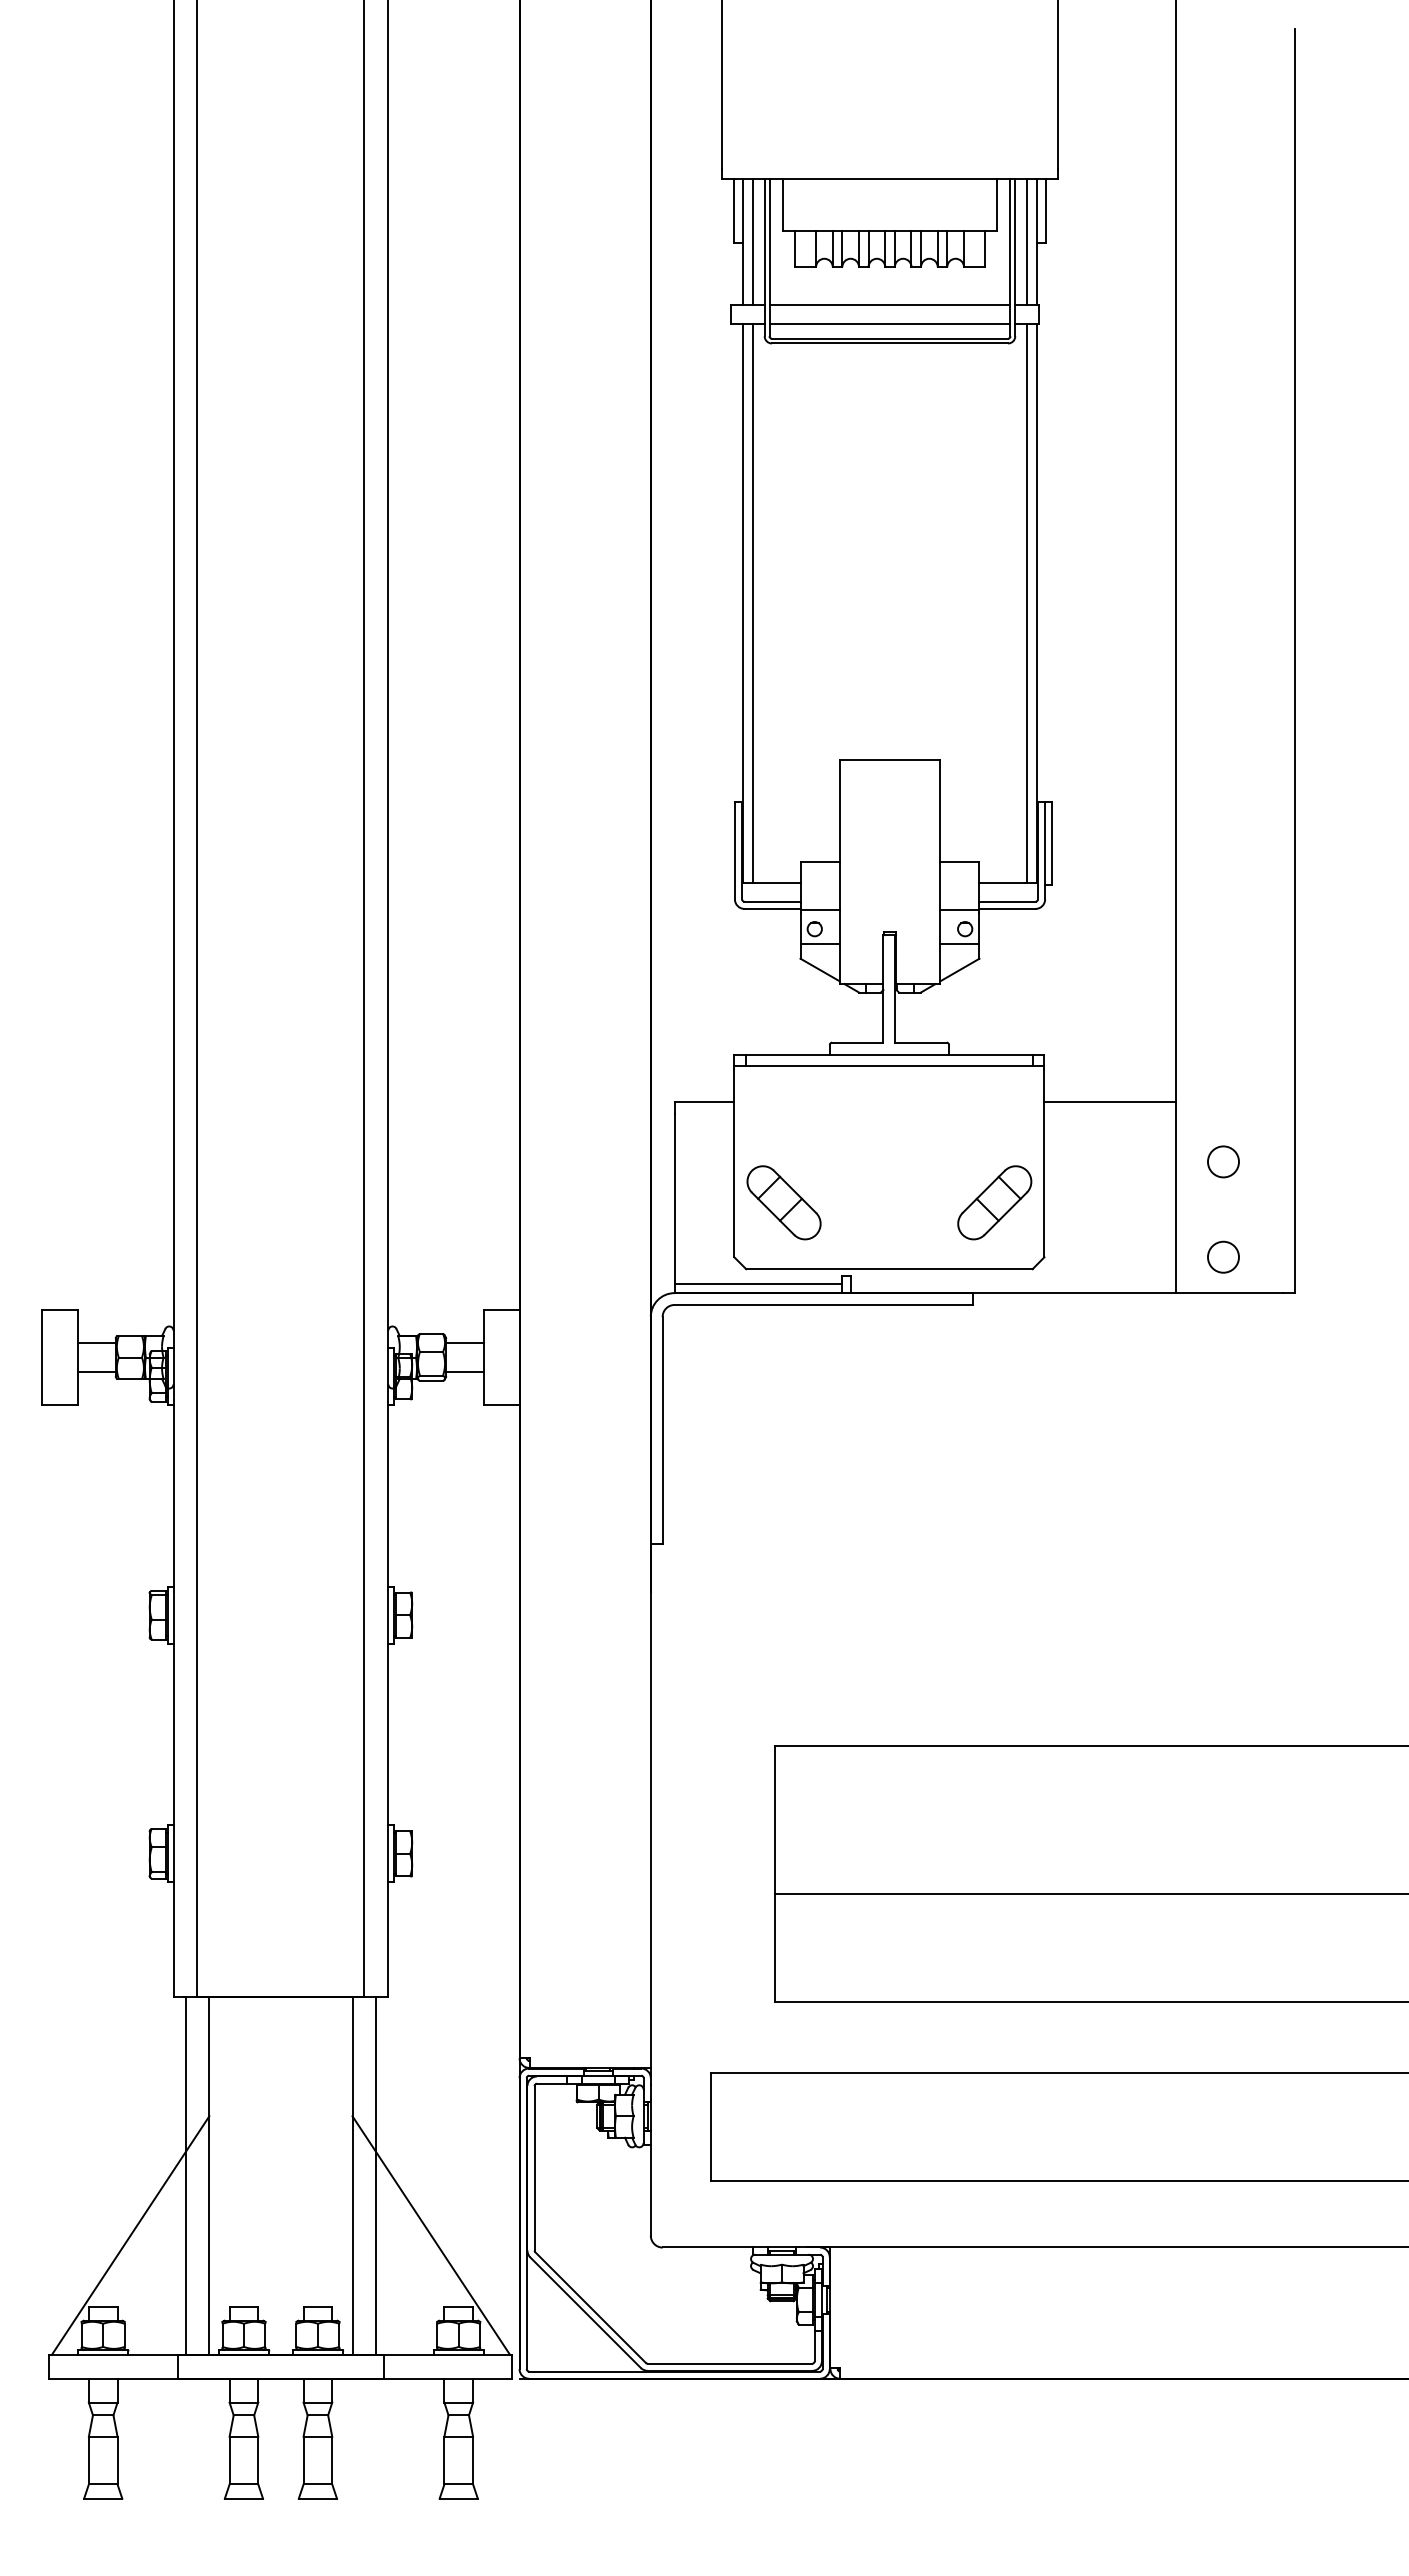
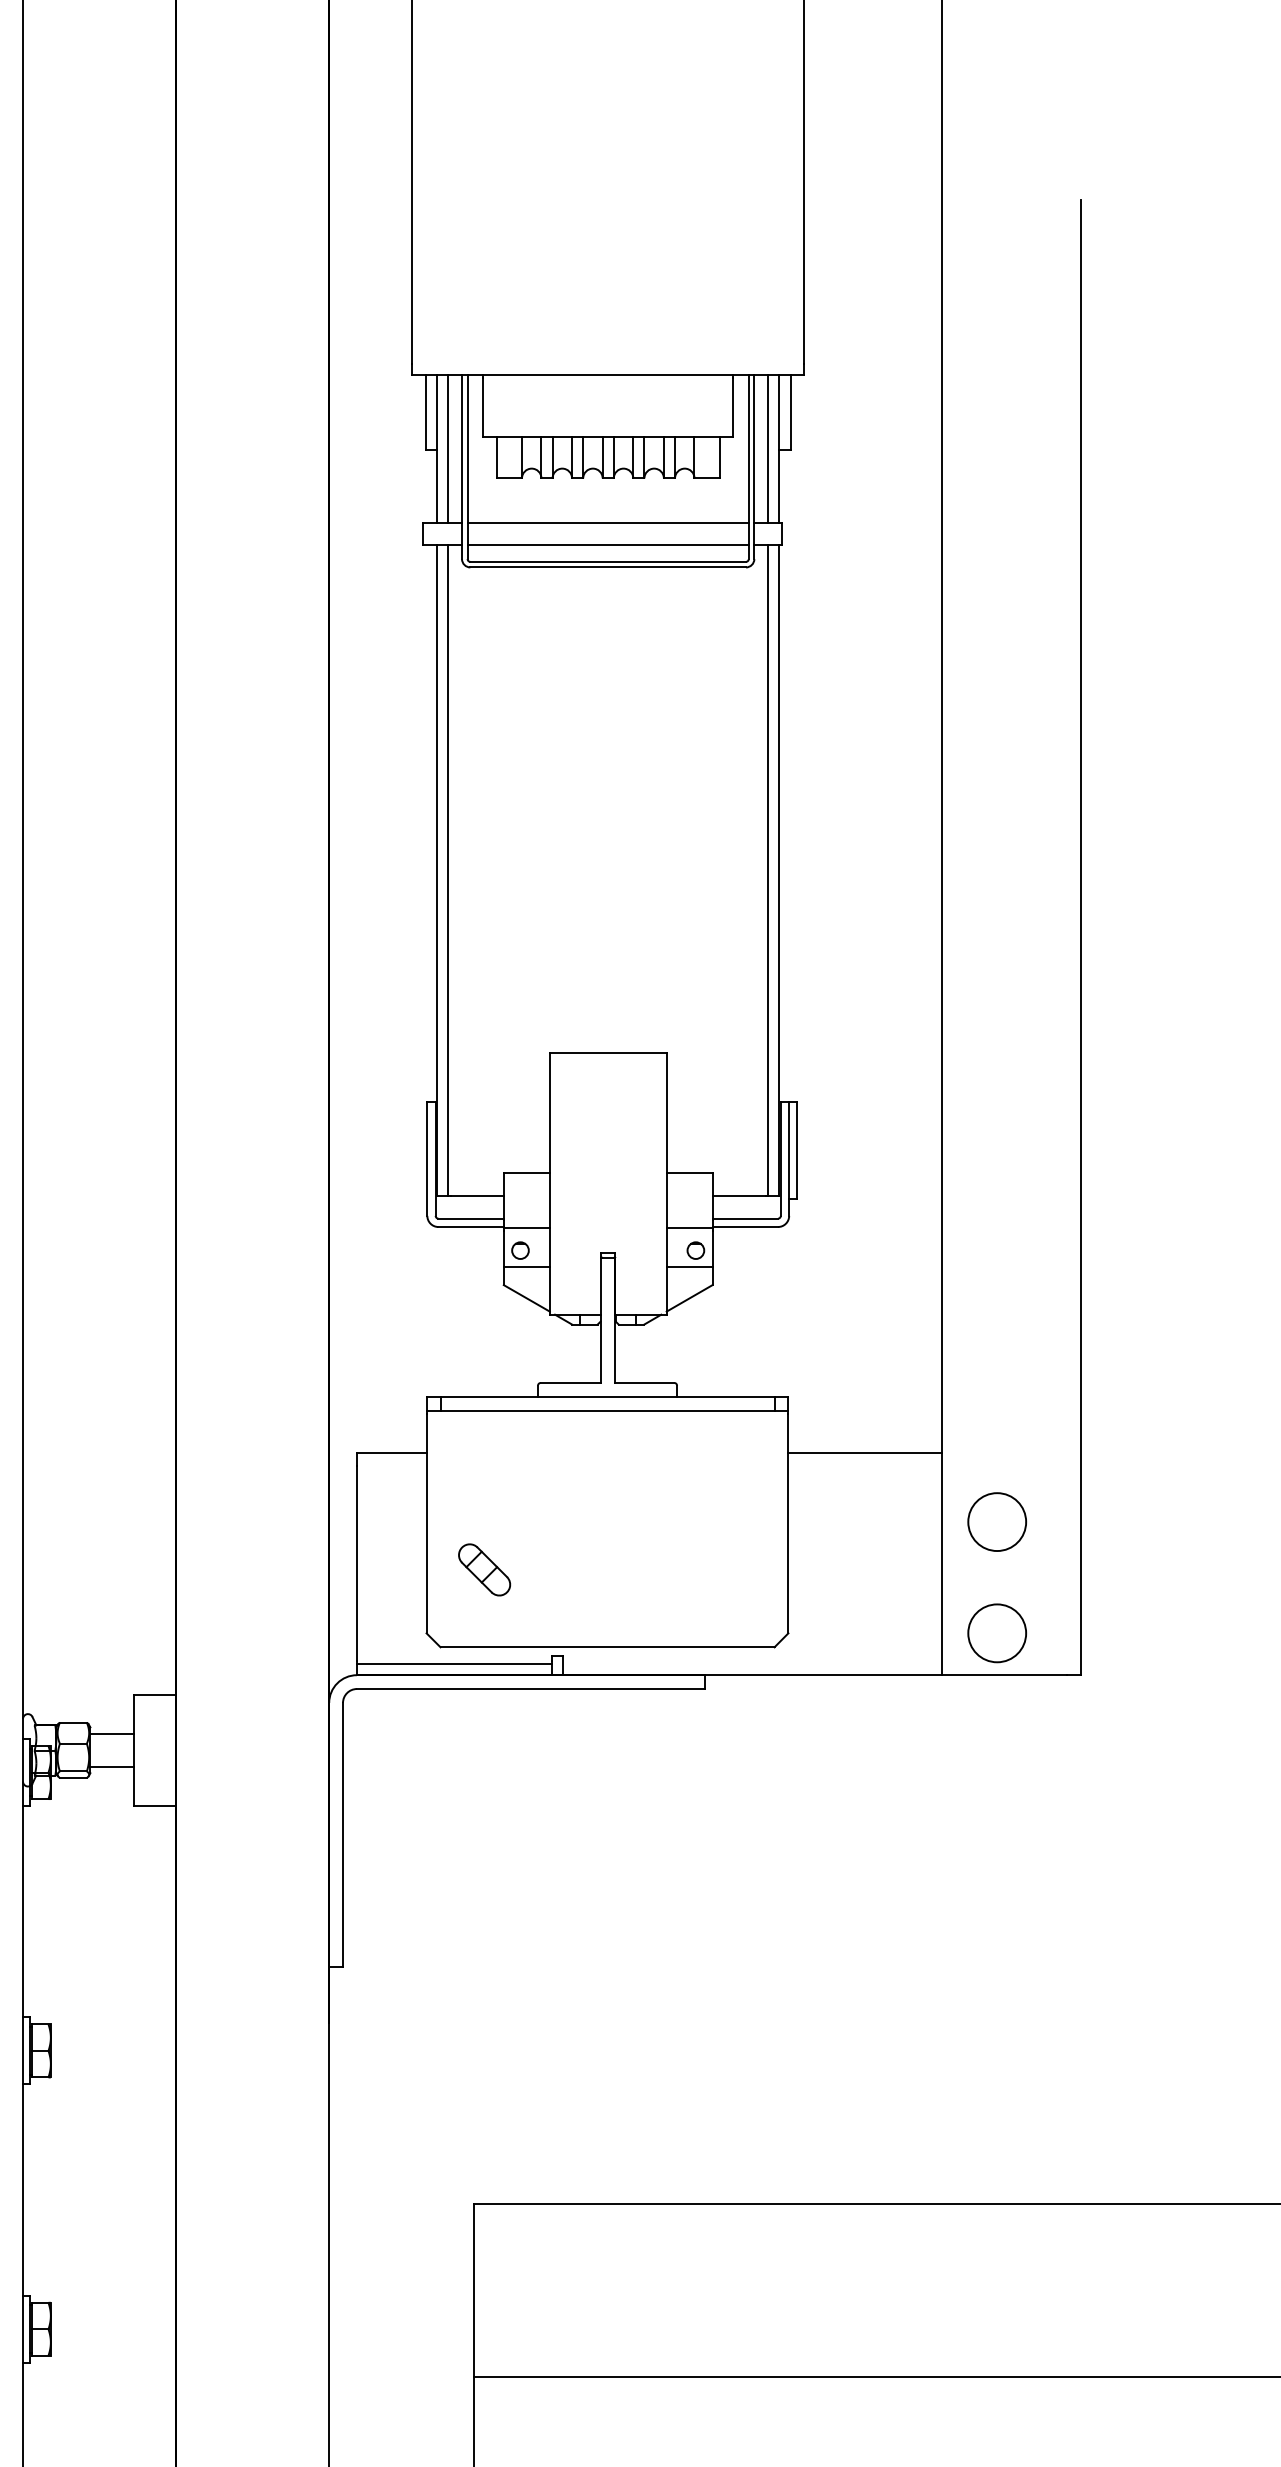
circle: (1223, 1161) -> (997, 1521), size x1.6
part: (783, 1202) -> (483, 1569), size x0.6
part: (994, 1202) -> (730, 1569), removed
circle: (1223, 1256) -> (997, 1632), size x1.6

